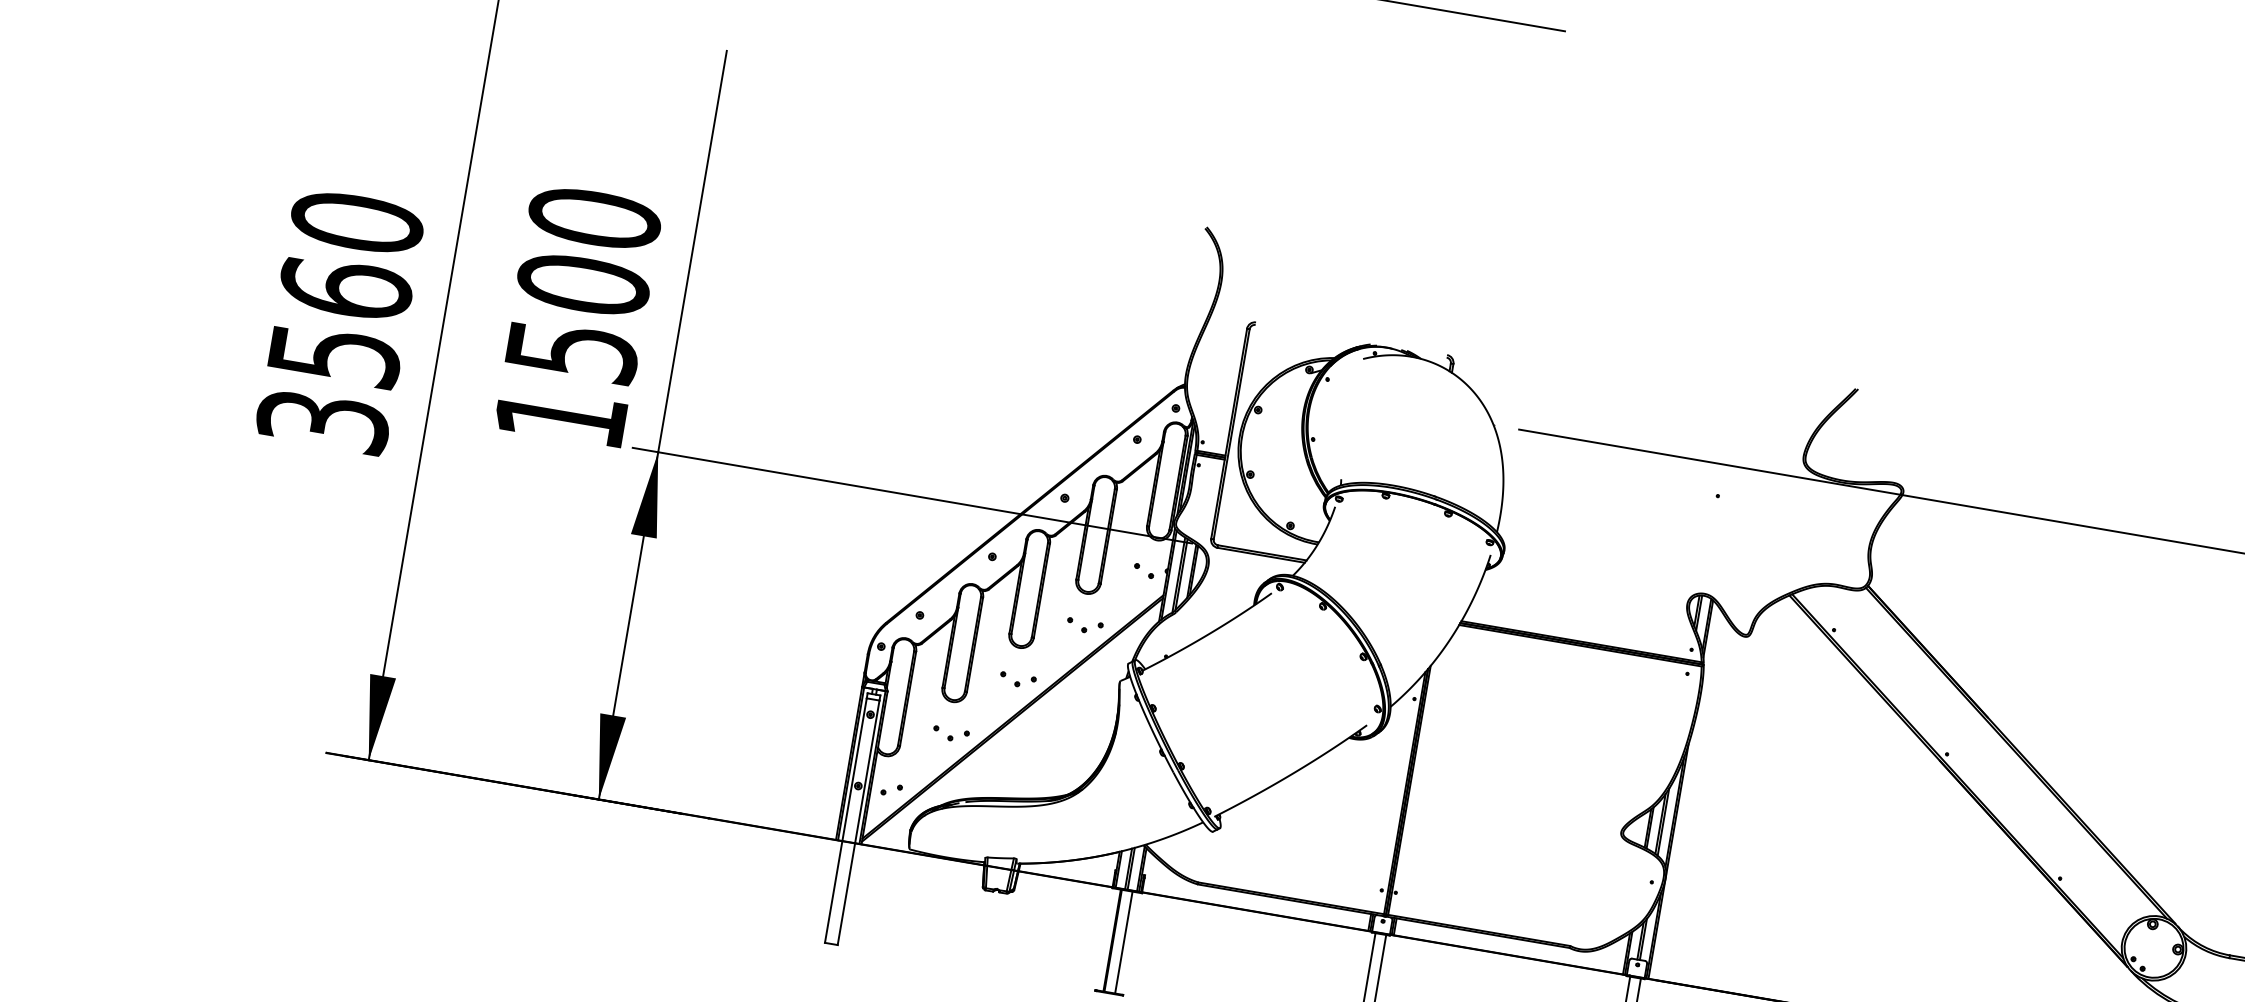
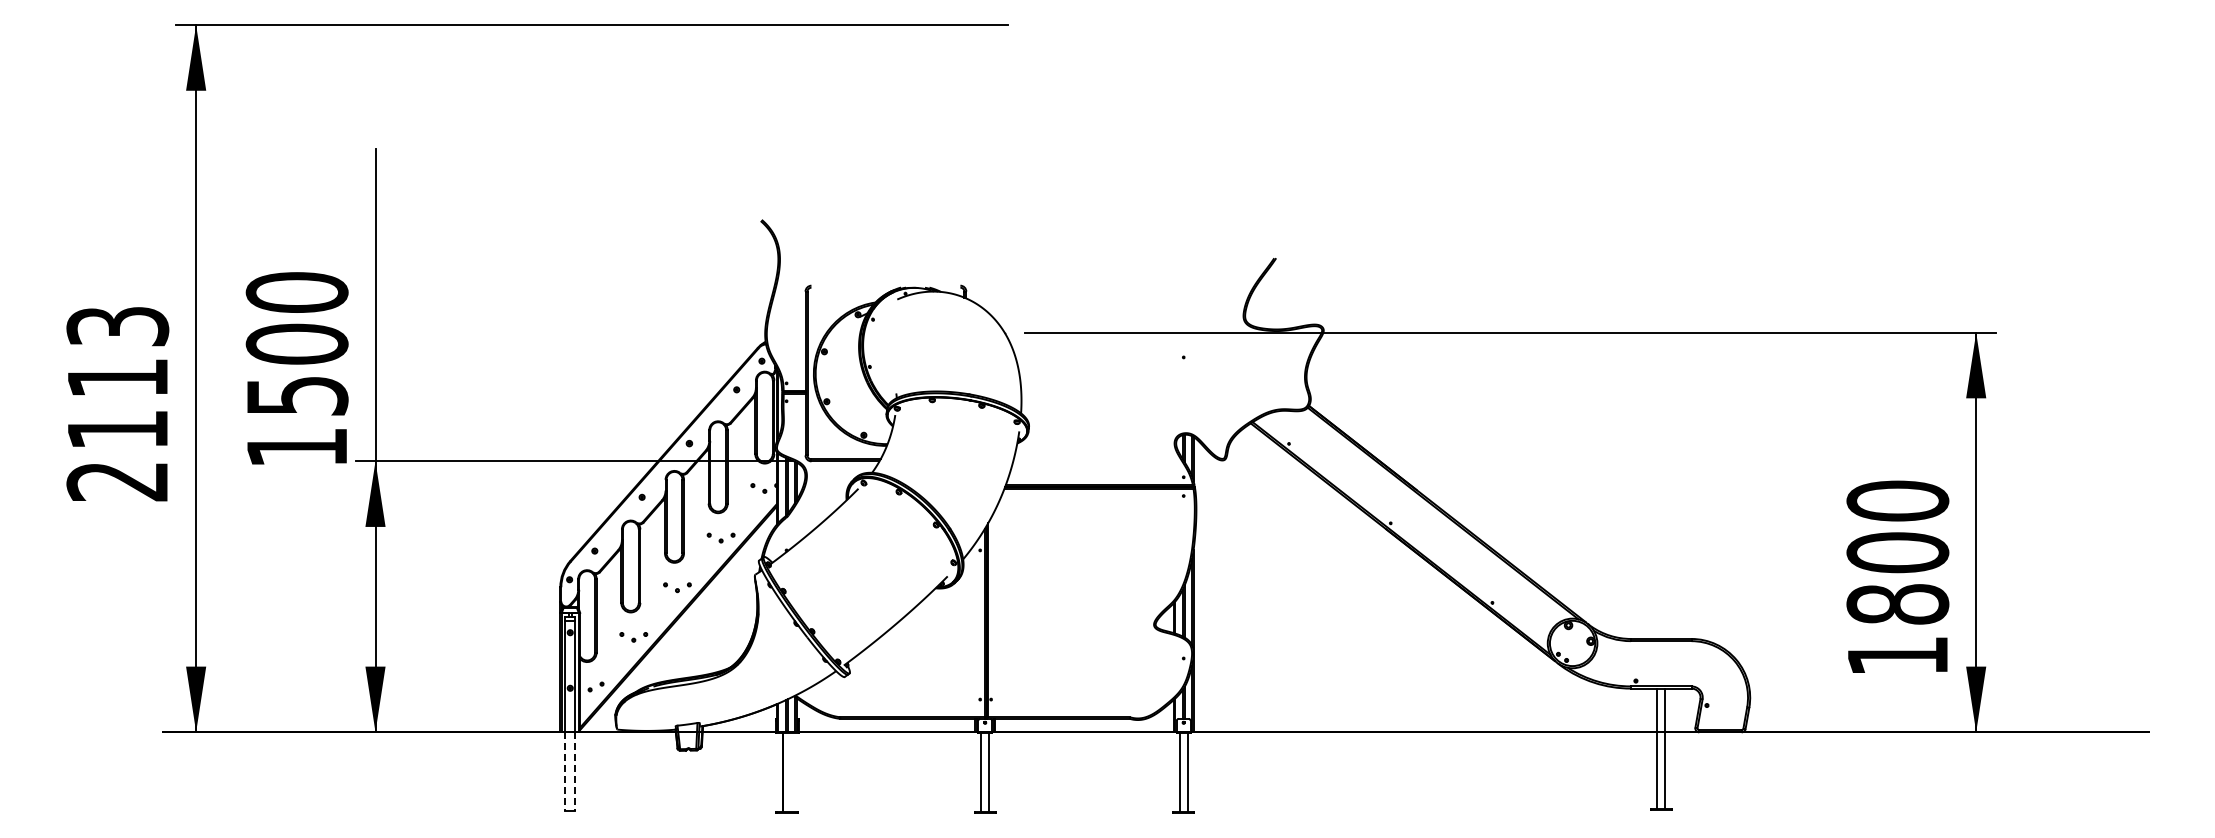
text: (339, 321) -> (117, 403), 3560 -> 2113
line: (833, 891) -> (565, 771), solid -> dashed
line: (846, 893) -> (575, 771), solid -> dashed
line: (1123, 942) -> (791, 772), removed

